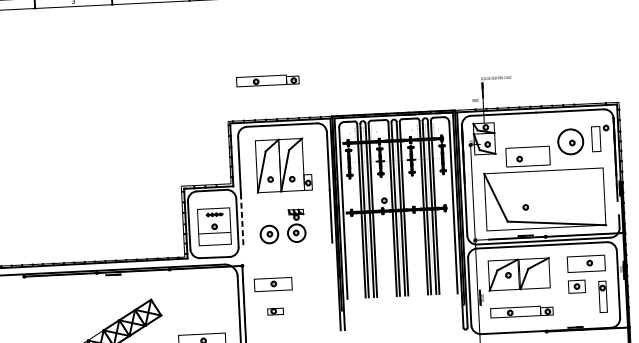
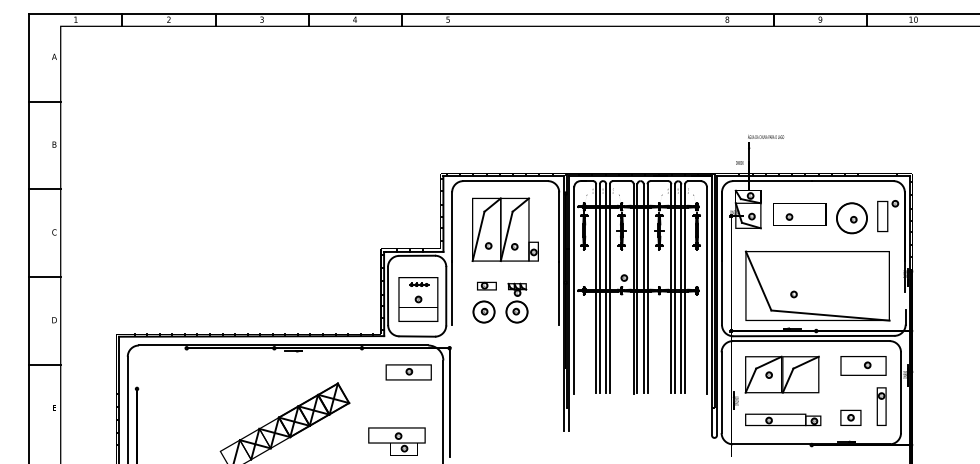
part: (268, 80) -> (491, 126), removed
part: (527, 156) -> (799, 214), moved
line: (242, 220) -> (452, 293), dashed -> solid
part: (273, 284) -> (408, 372), moved
part: (576, 286) -> (850, 417), moved
part: (275, 311) -> (486, 285), moved

